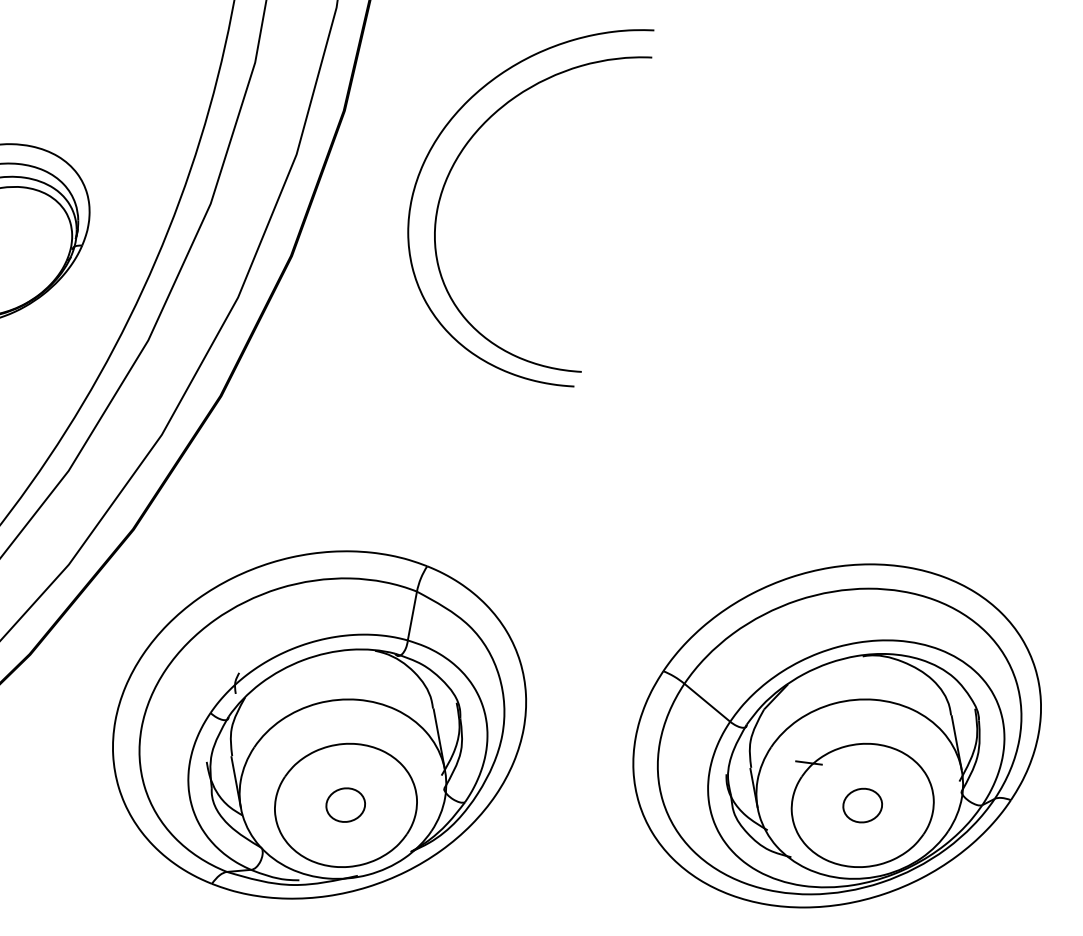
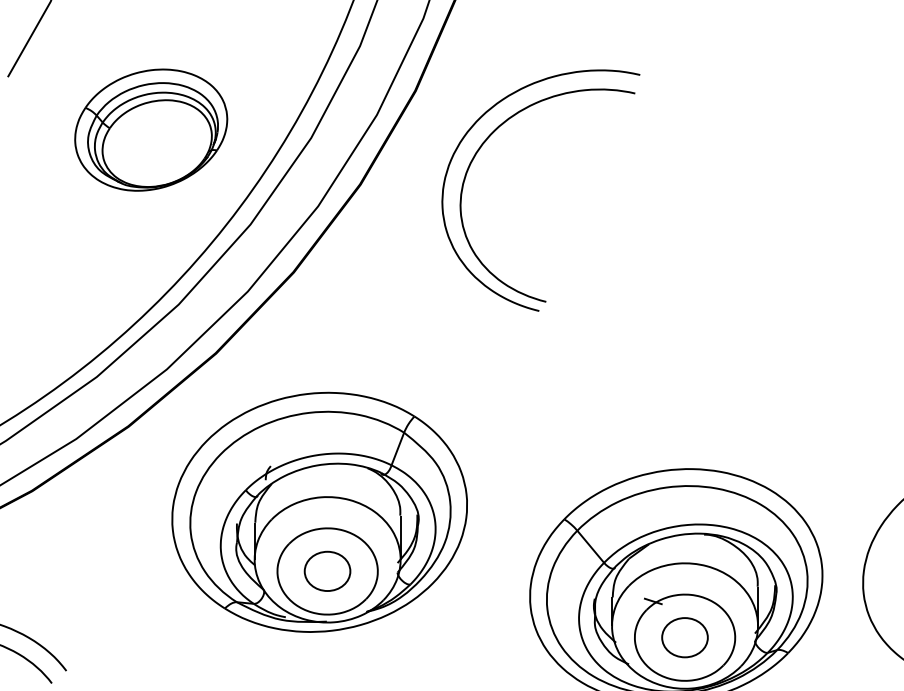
part: (345, 804) -> (327, 570), size x1.67
part: (861, 805) -> (684, 637), size x1.67

